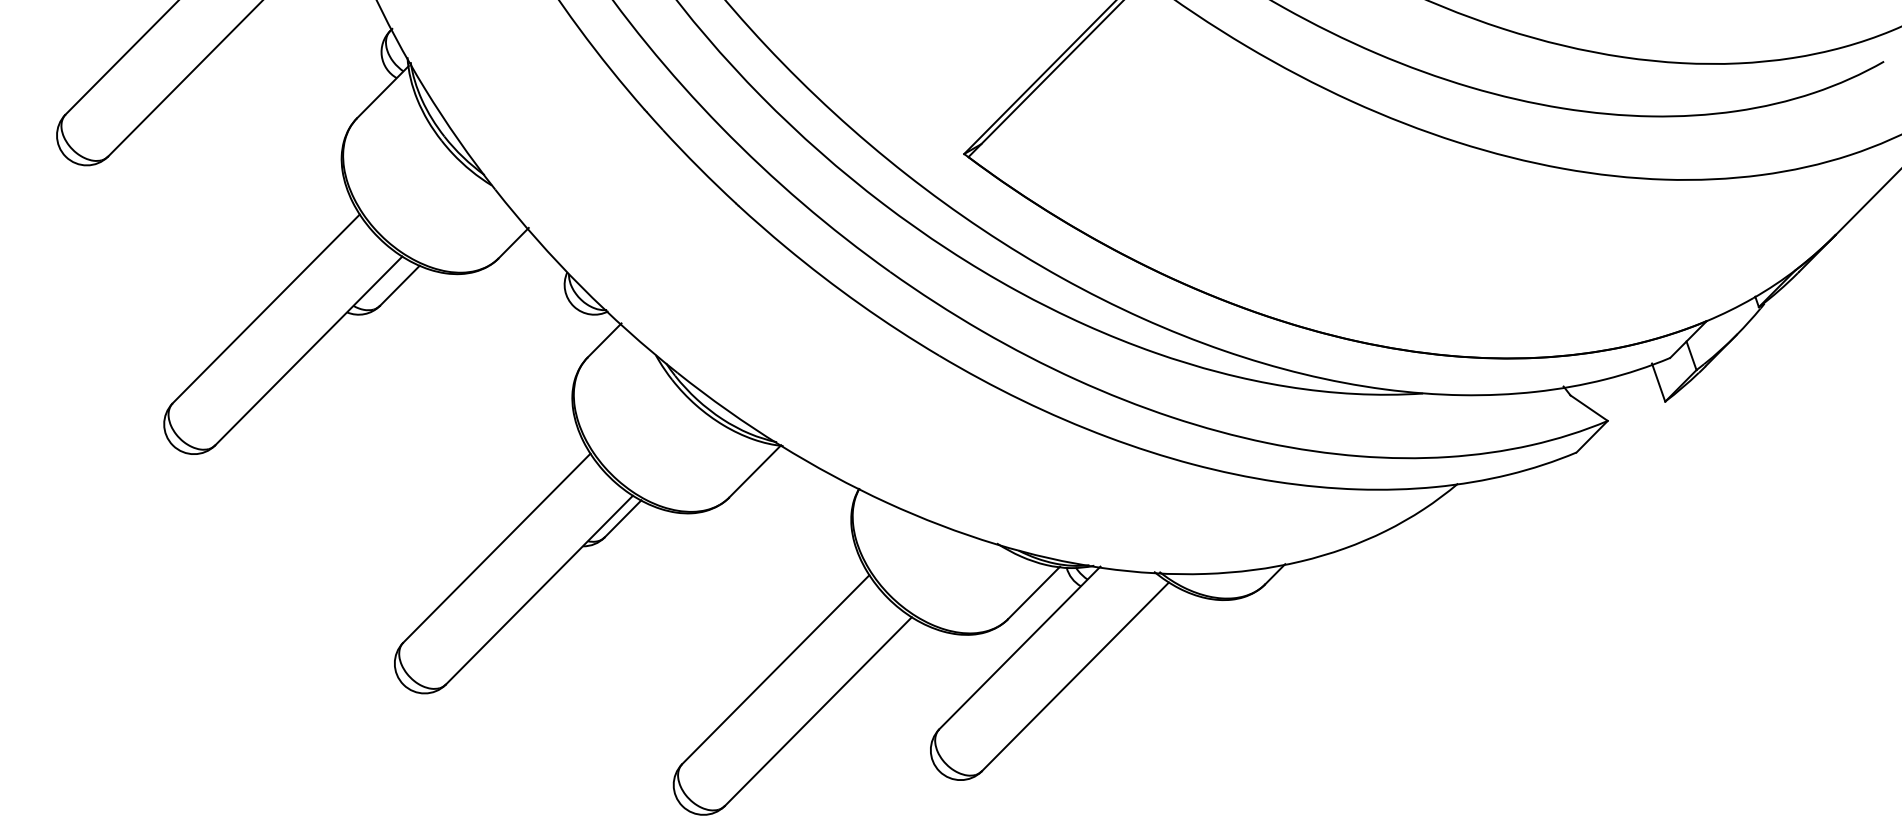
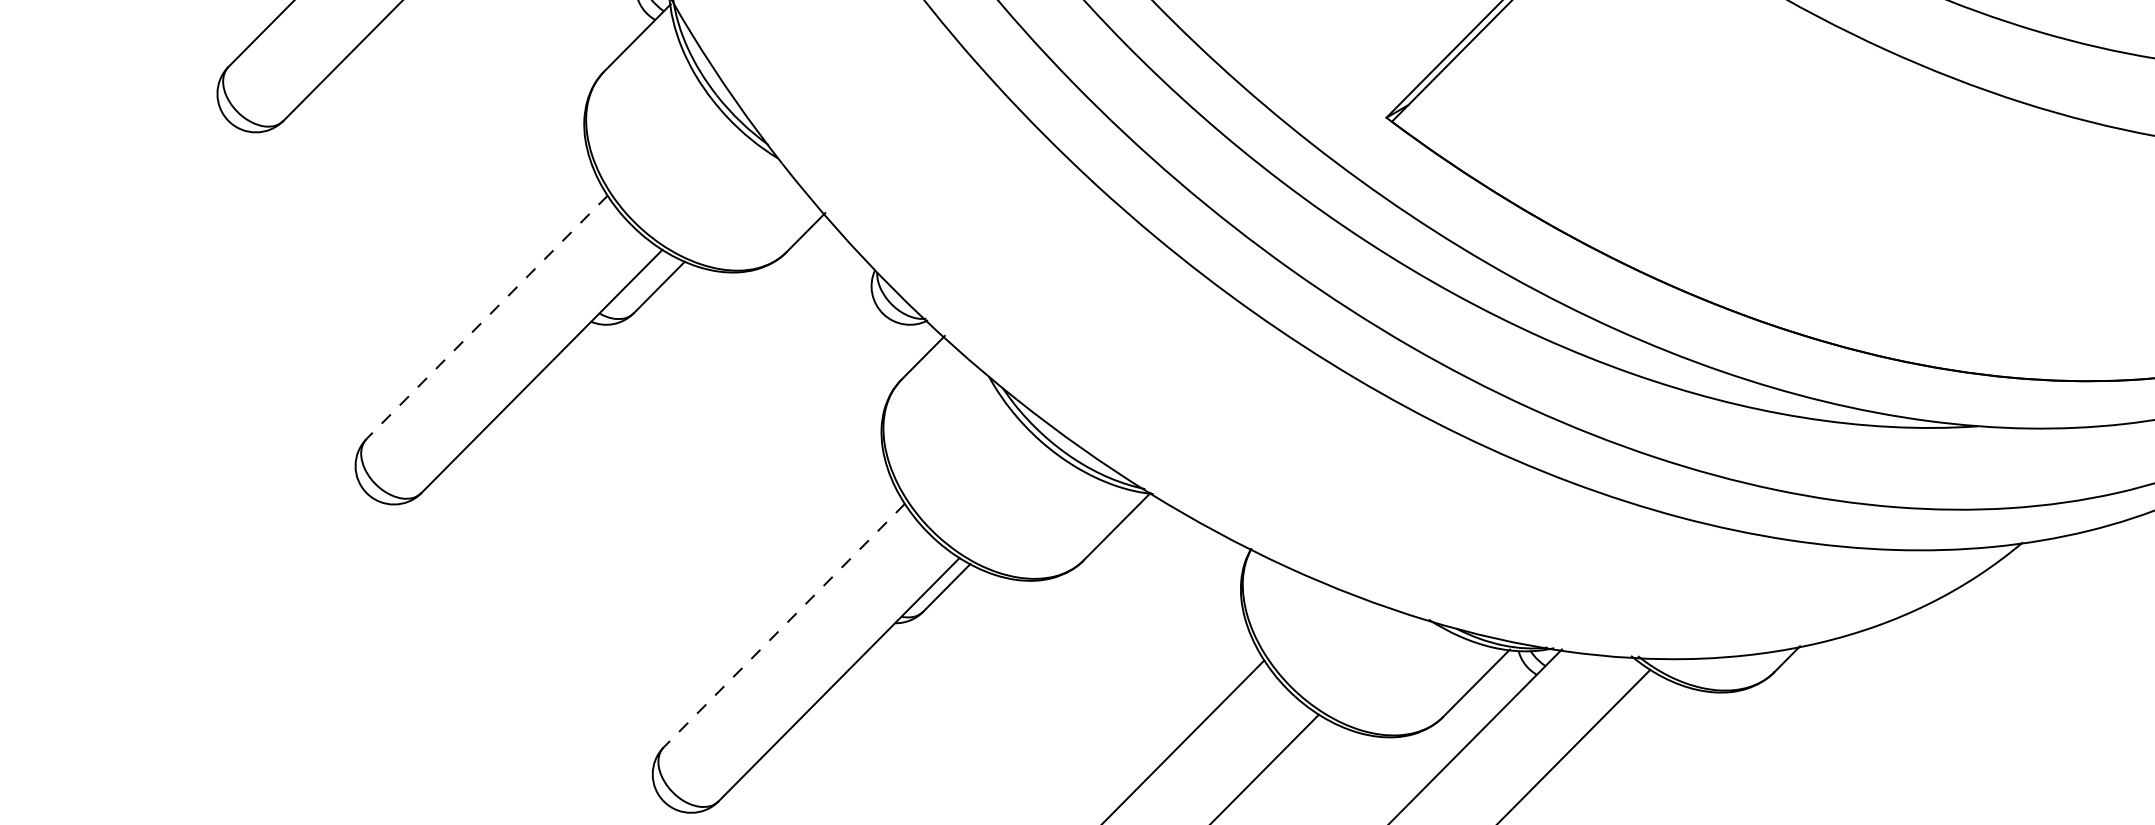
line: (266, 308) -> (487, 316), solid -> dashed
line: (497, 548) -> (785, 626), solid -> dashed

